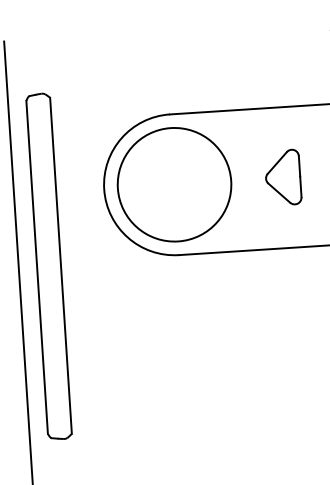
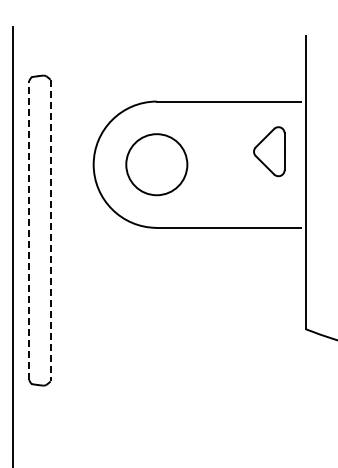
part: (283, 177) -> (269, 151), moved
circle: (174, 184) -> (156, 164), size x0.6
line: (60, 265) -> (50, 230), solid -> dashed
line: (37, 267) -> (29, 230), solid -> dashed

